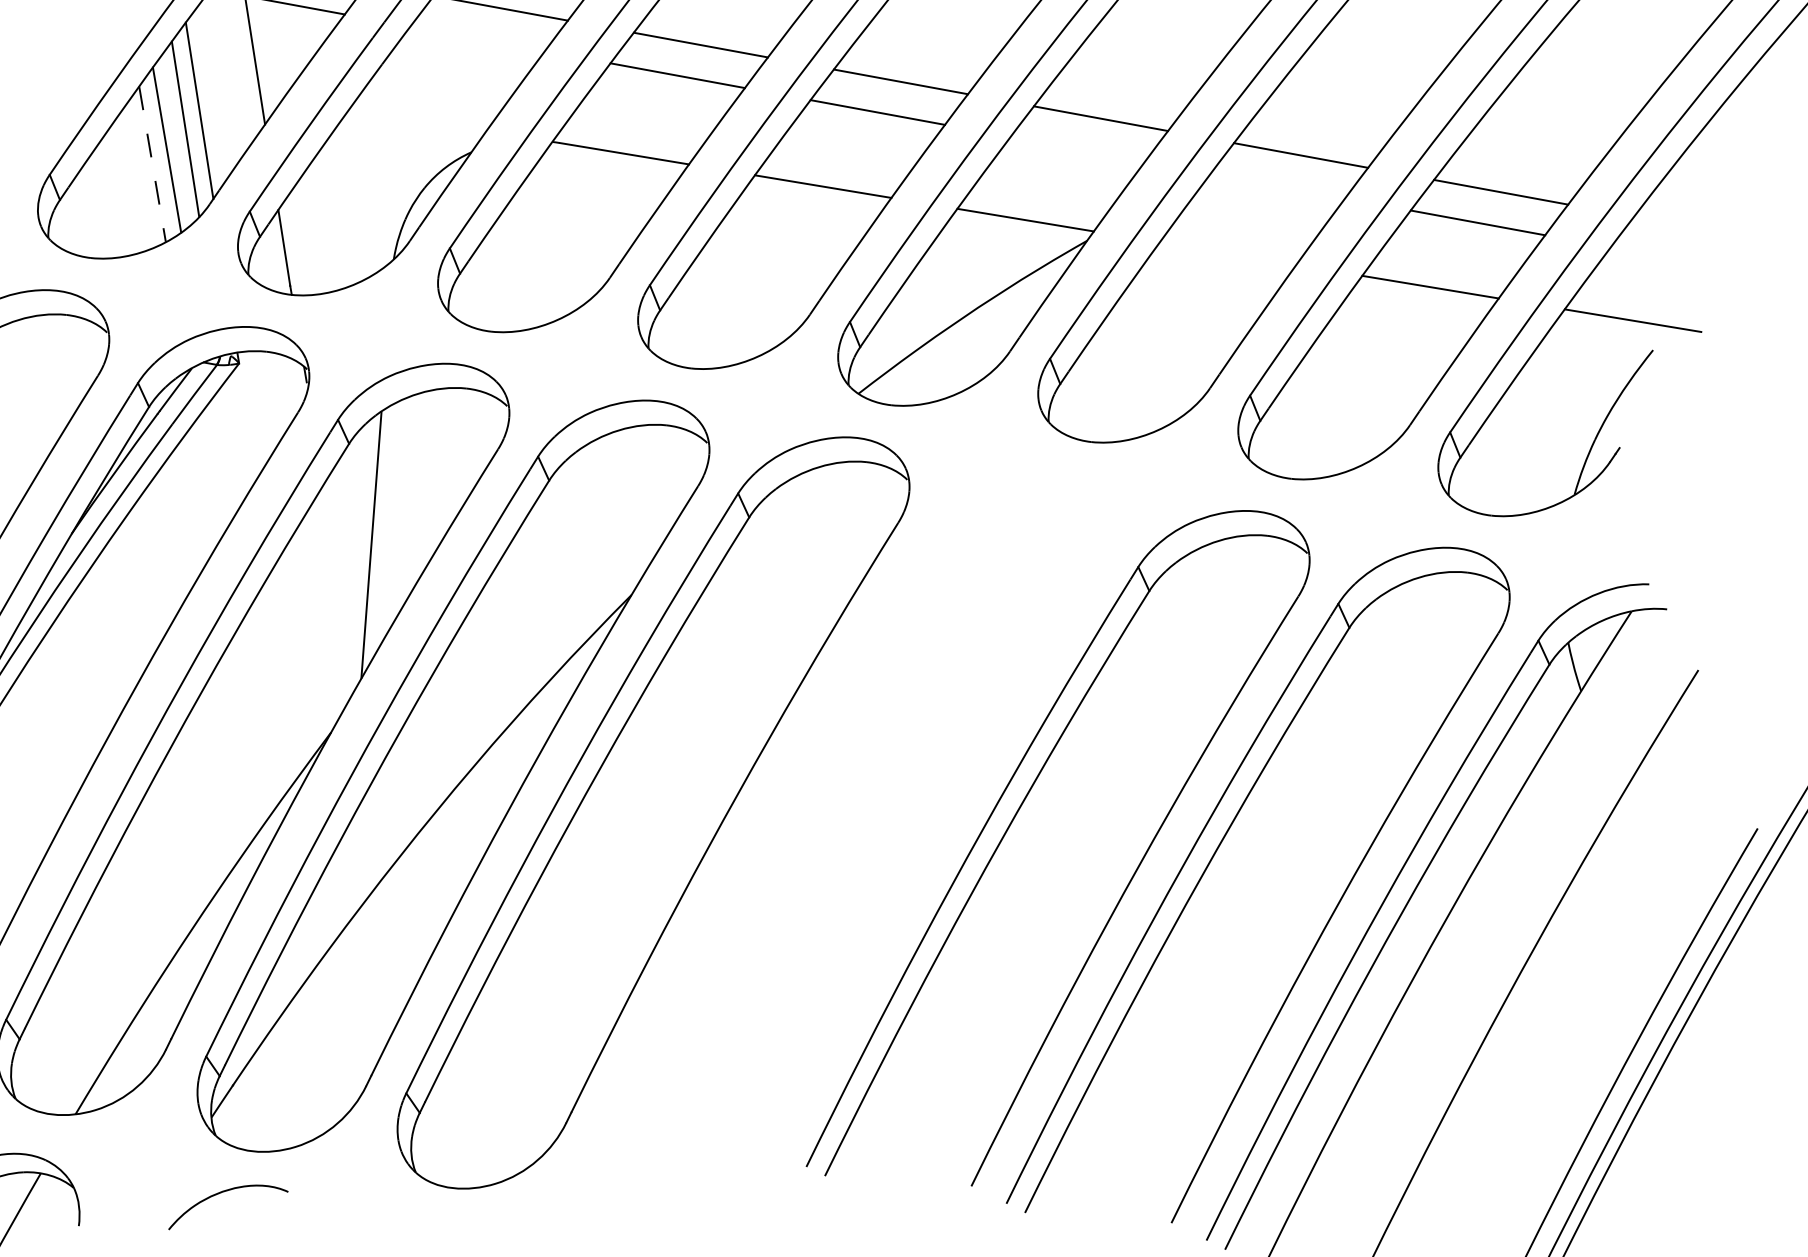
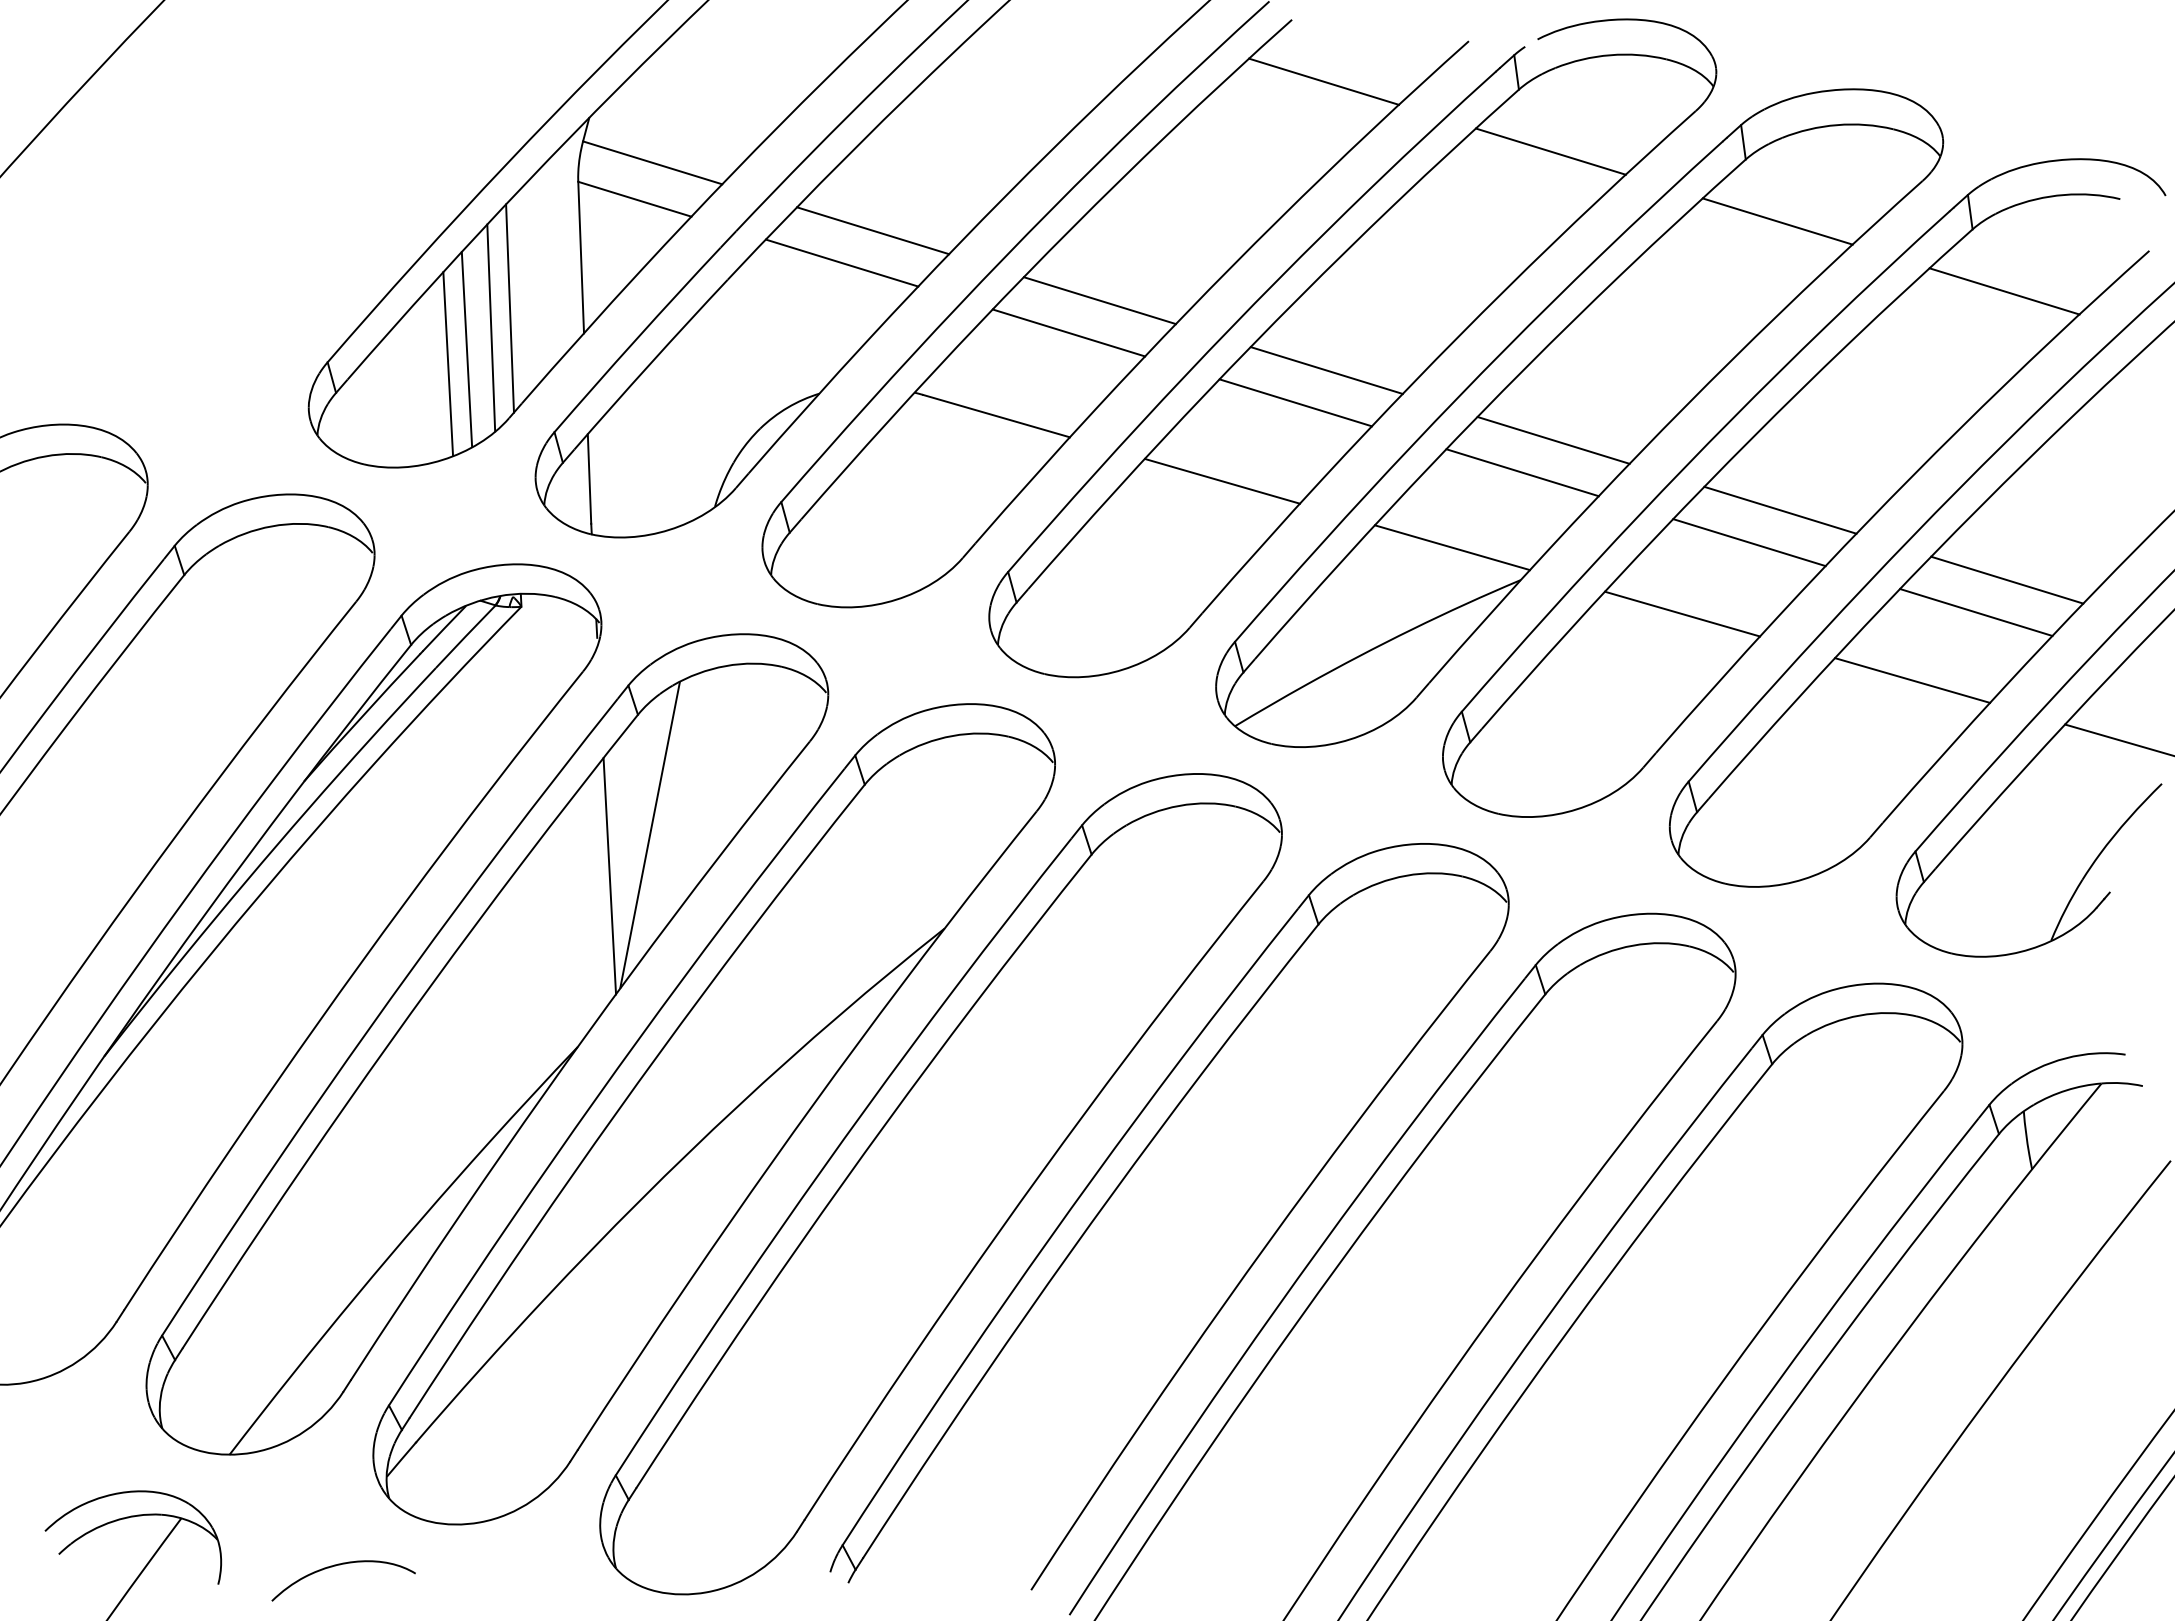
line: (477, 38) -> (841, 262), added
line: (1077, 149) -> (1522, 472), added
line: (152, 163) -> (448, 363), dashed -> solid
line: (1277, 186) -> (1749, 542), added
line: (1228, 253) -> (1682, 613), added
line: (341, 584) -> (609, 876), added
part: (808, 793) -> (1122, 1182), added
curve: (223, 1192) -> (340, 1565), moved

